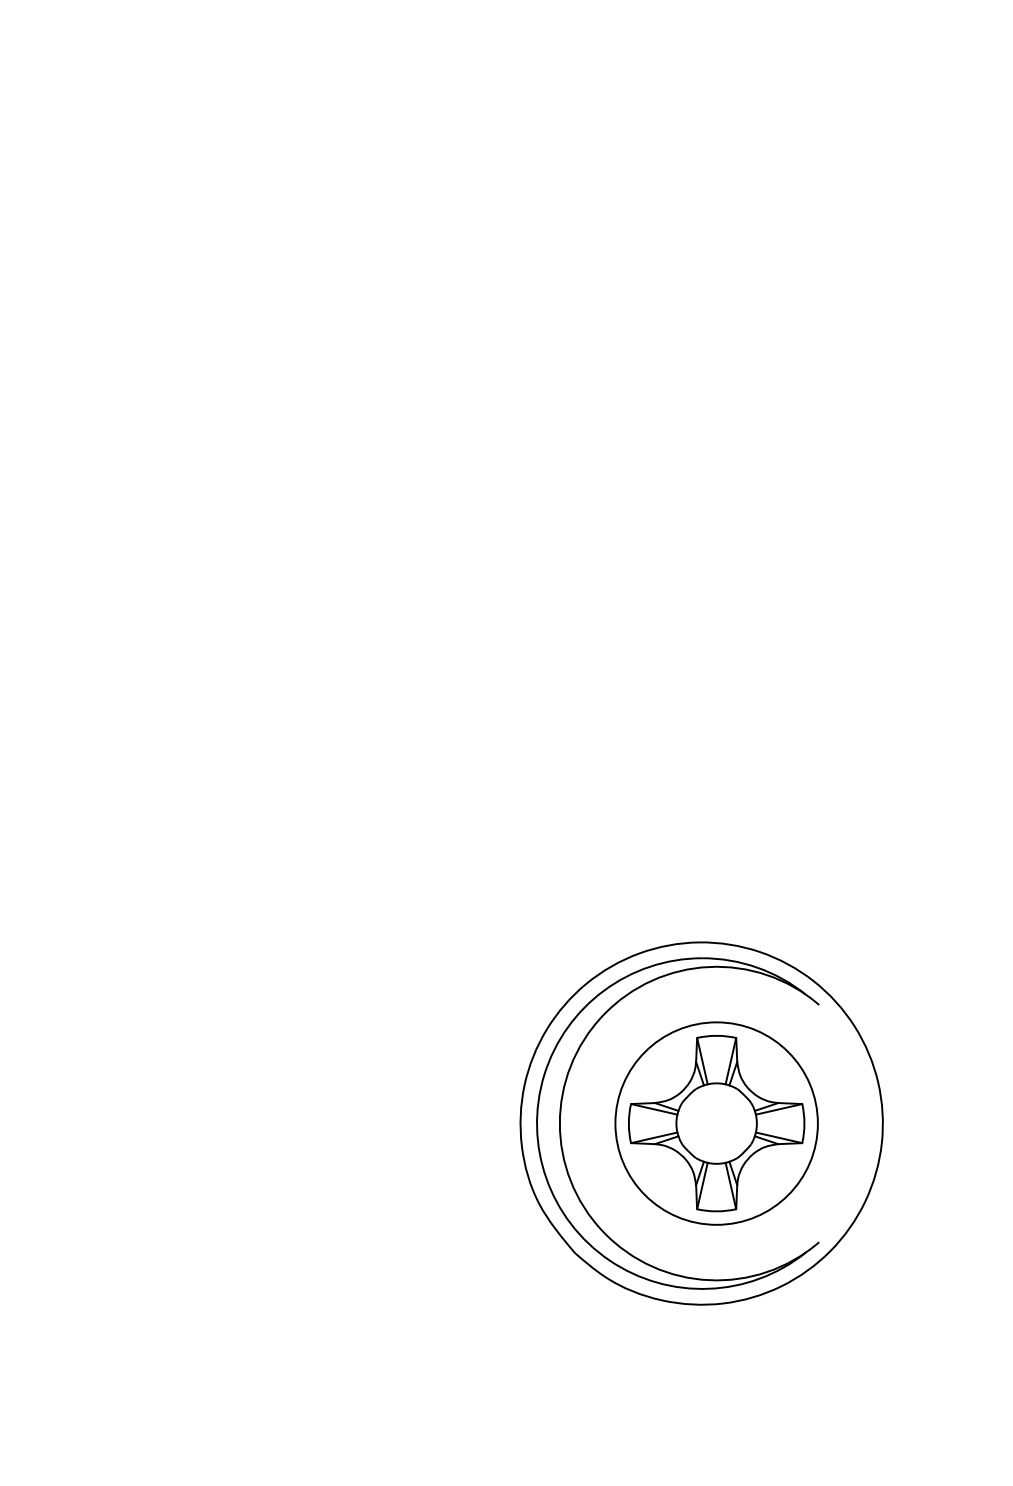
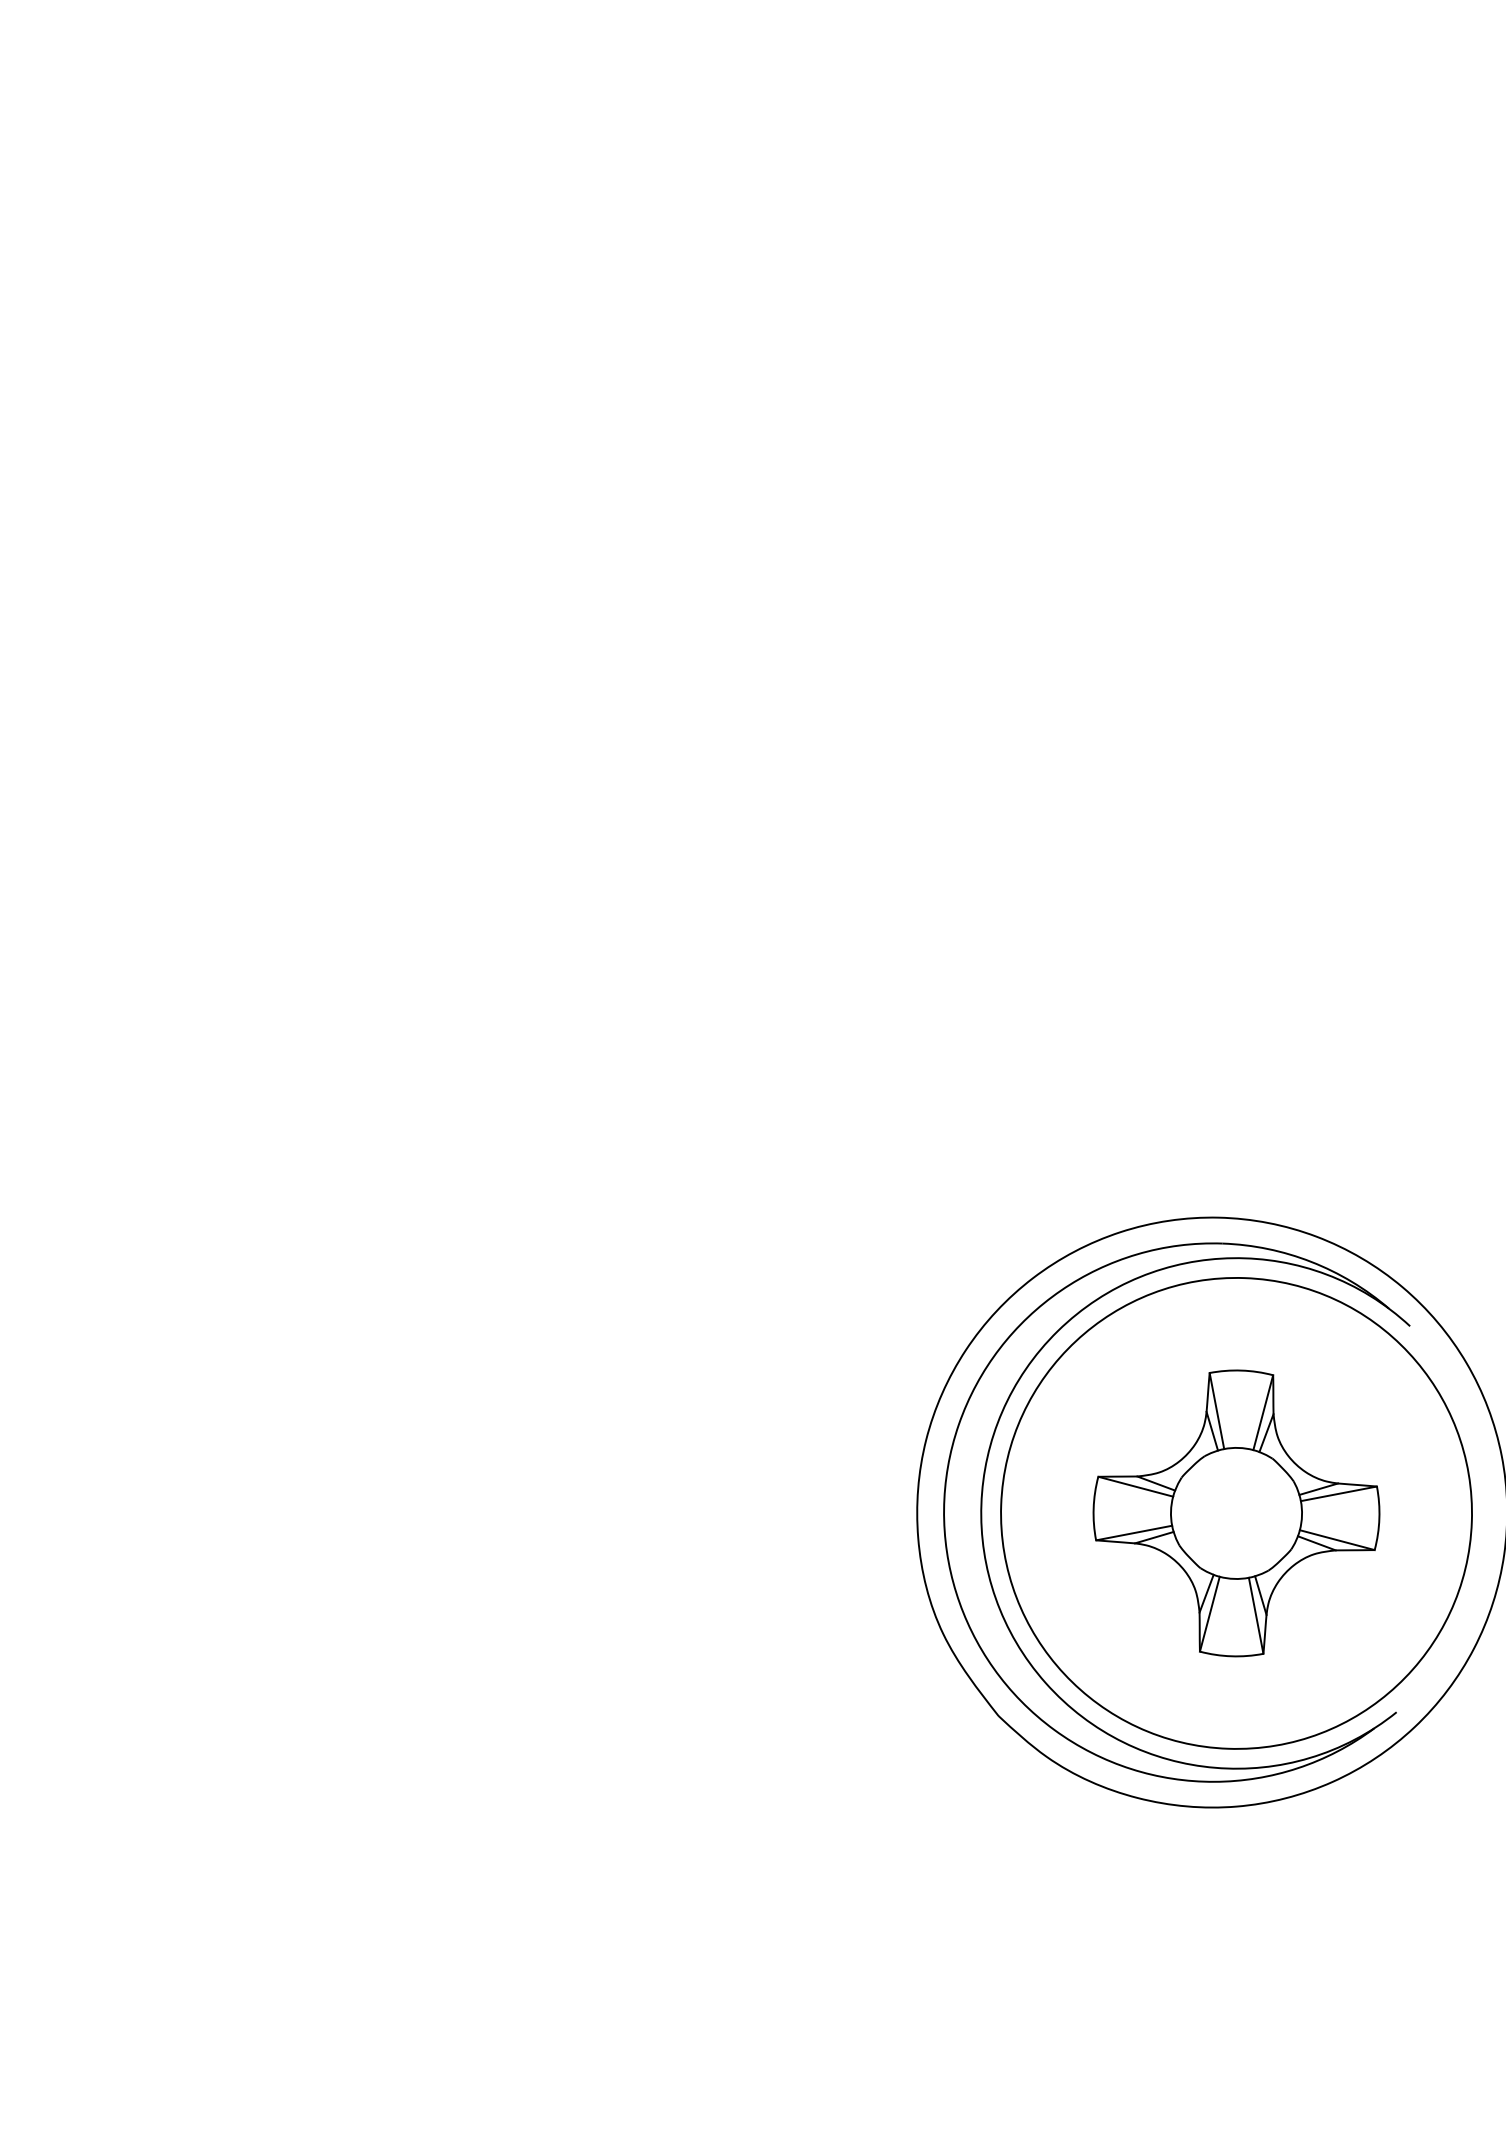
circle: (716, 1123) -> (1236, 1513), size x1.43

